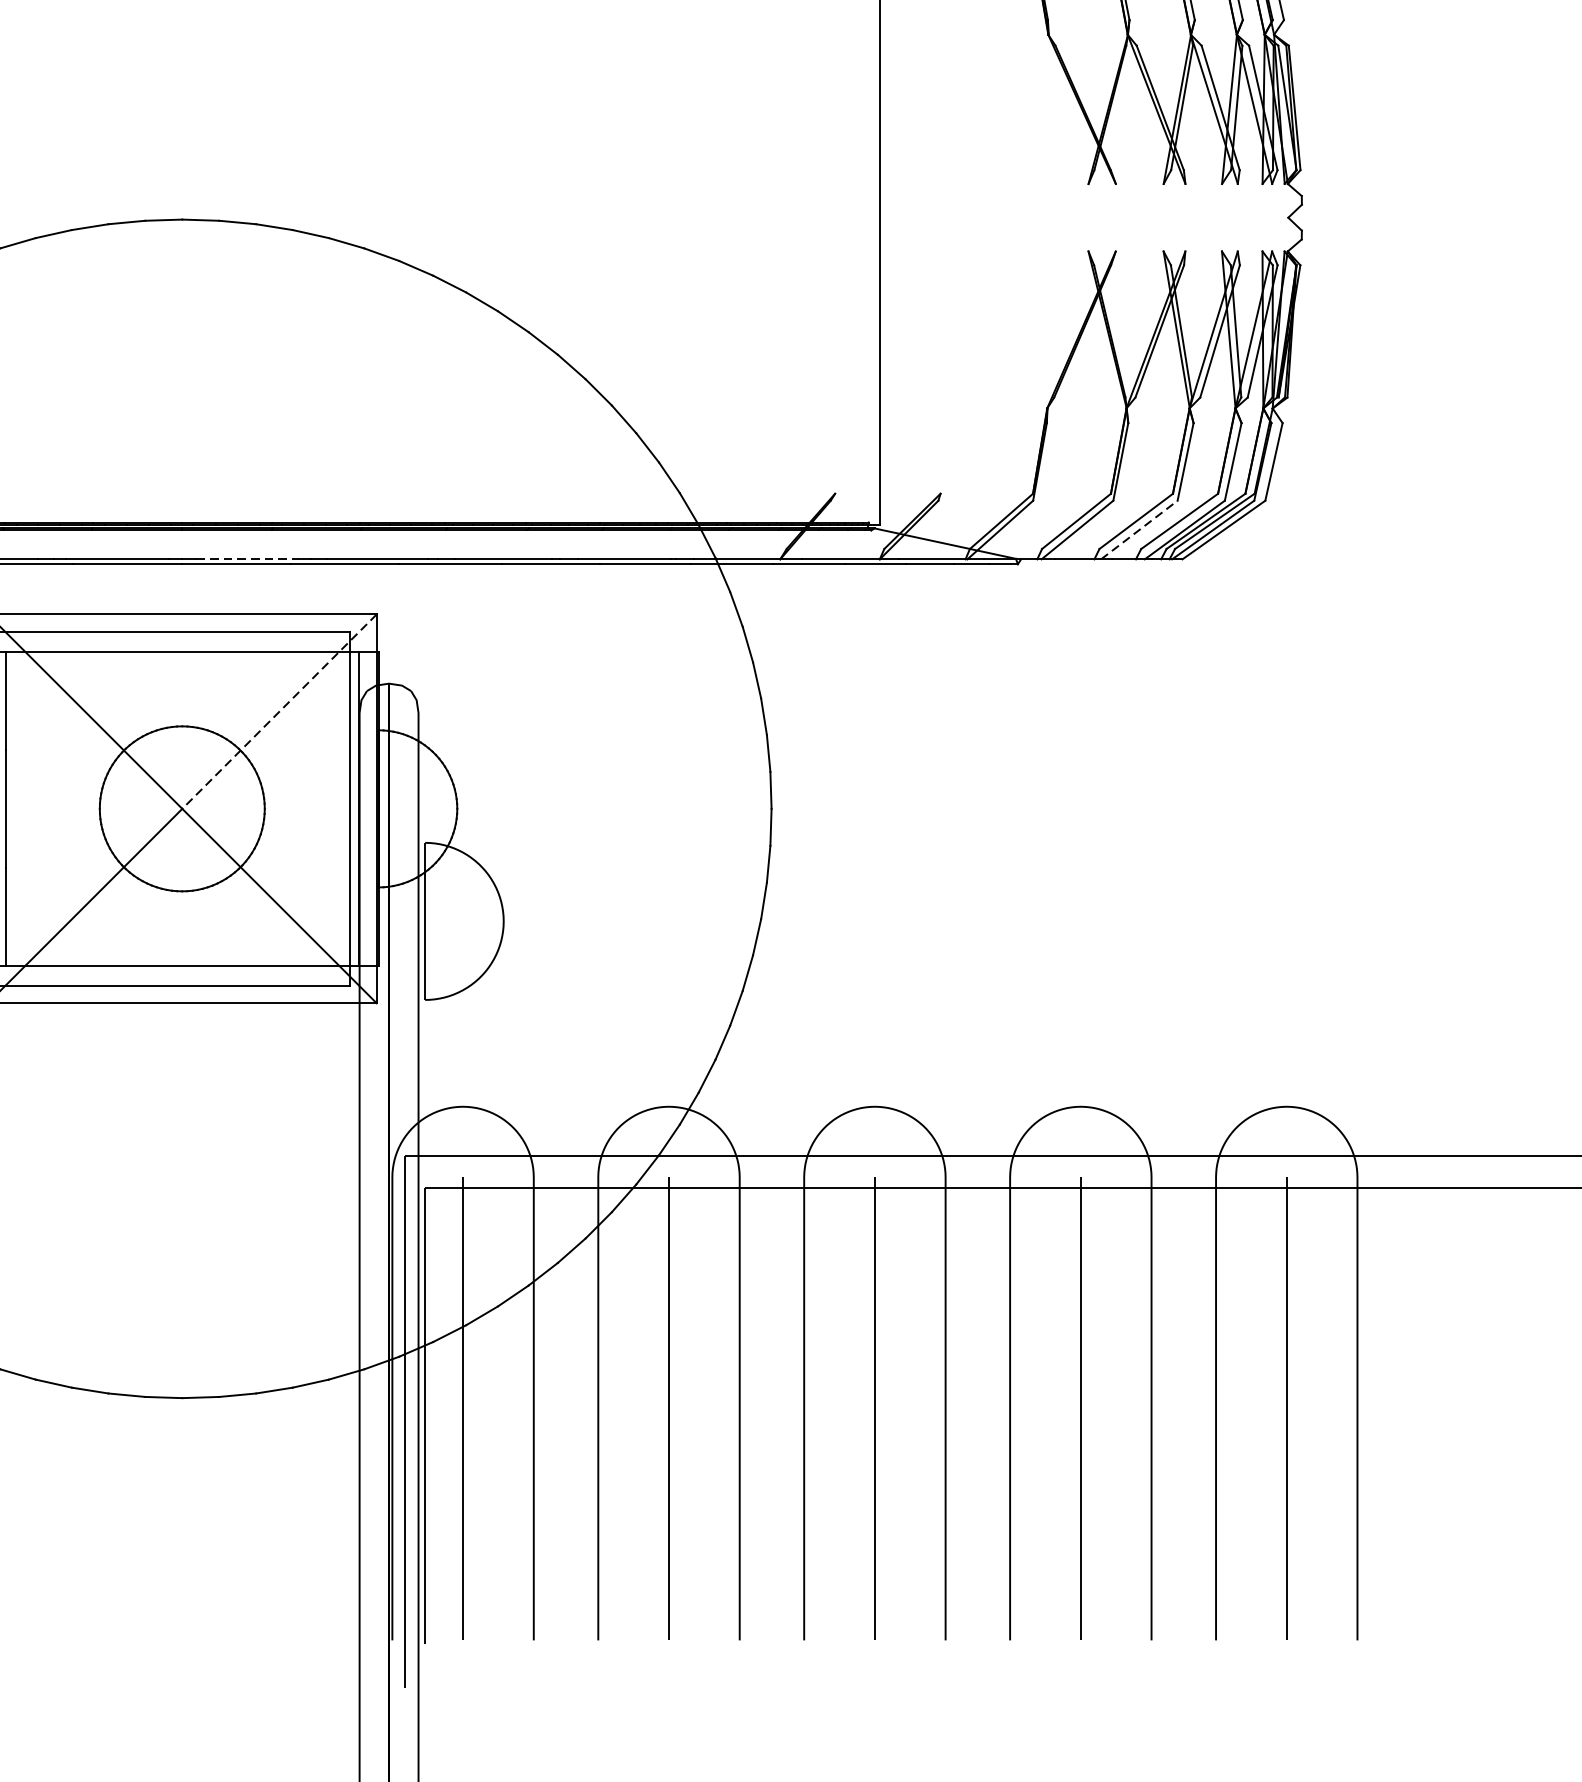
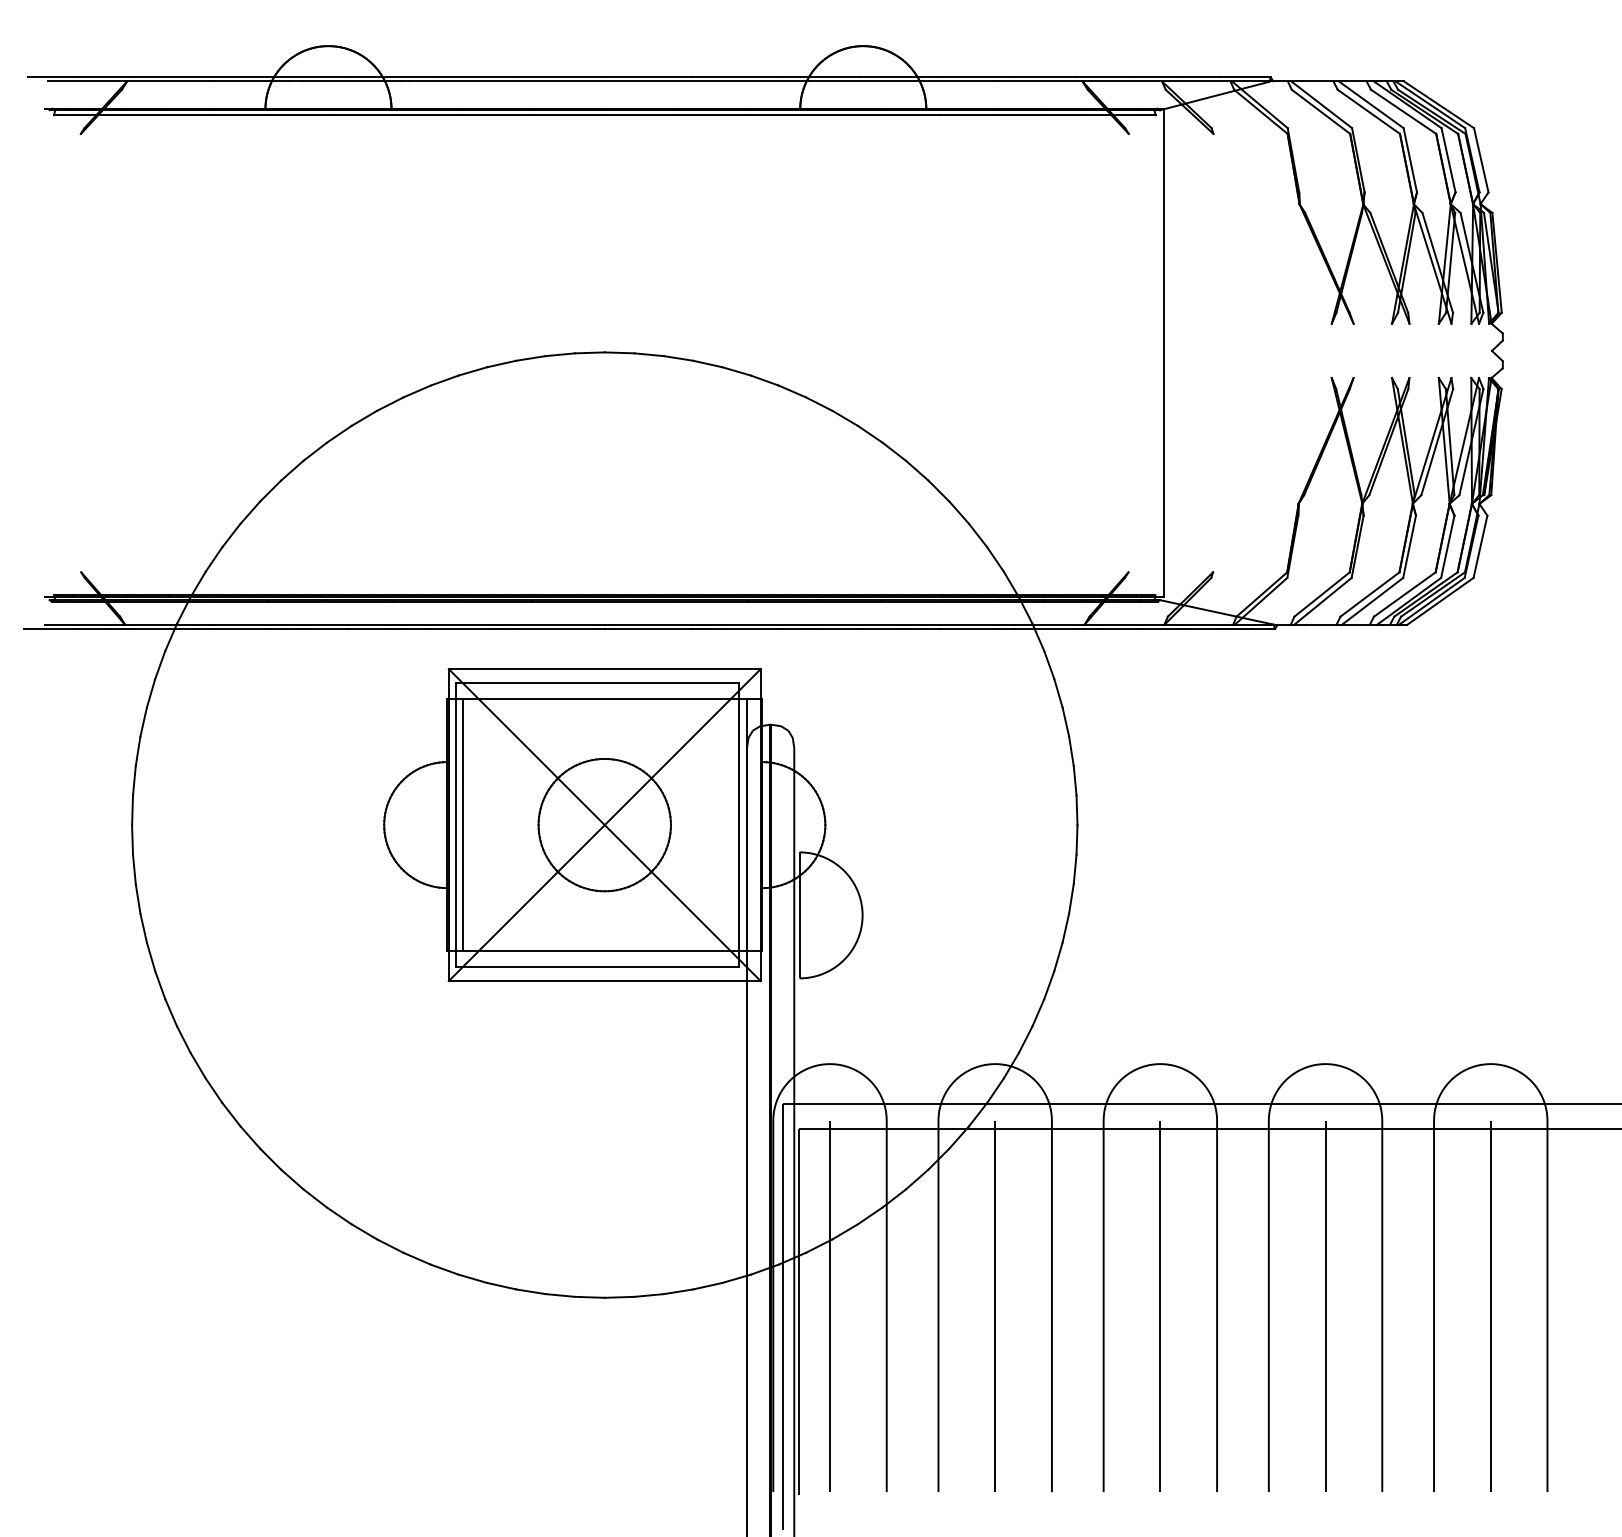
line: (1139, 530) -> (1372, 601), dashed -> solid
line: (248, 558) -> (657, 624), dashed -> solid
line: (279, 712) -> (682, 747), dashed -> solid

